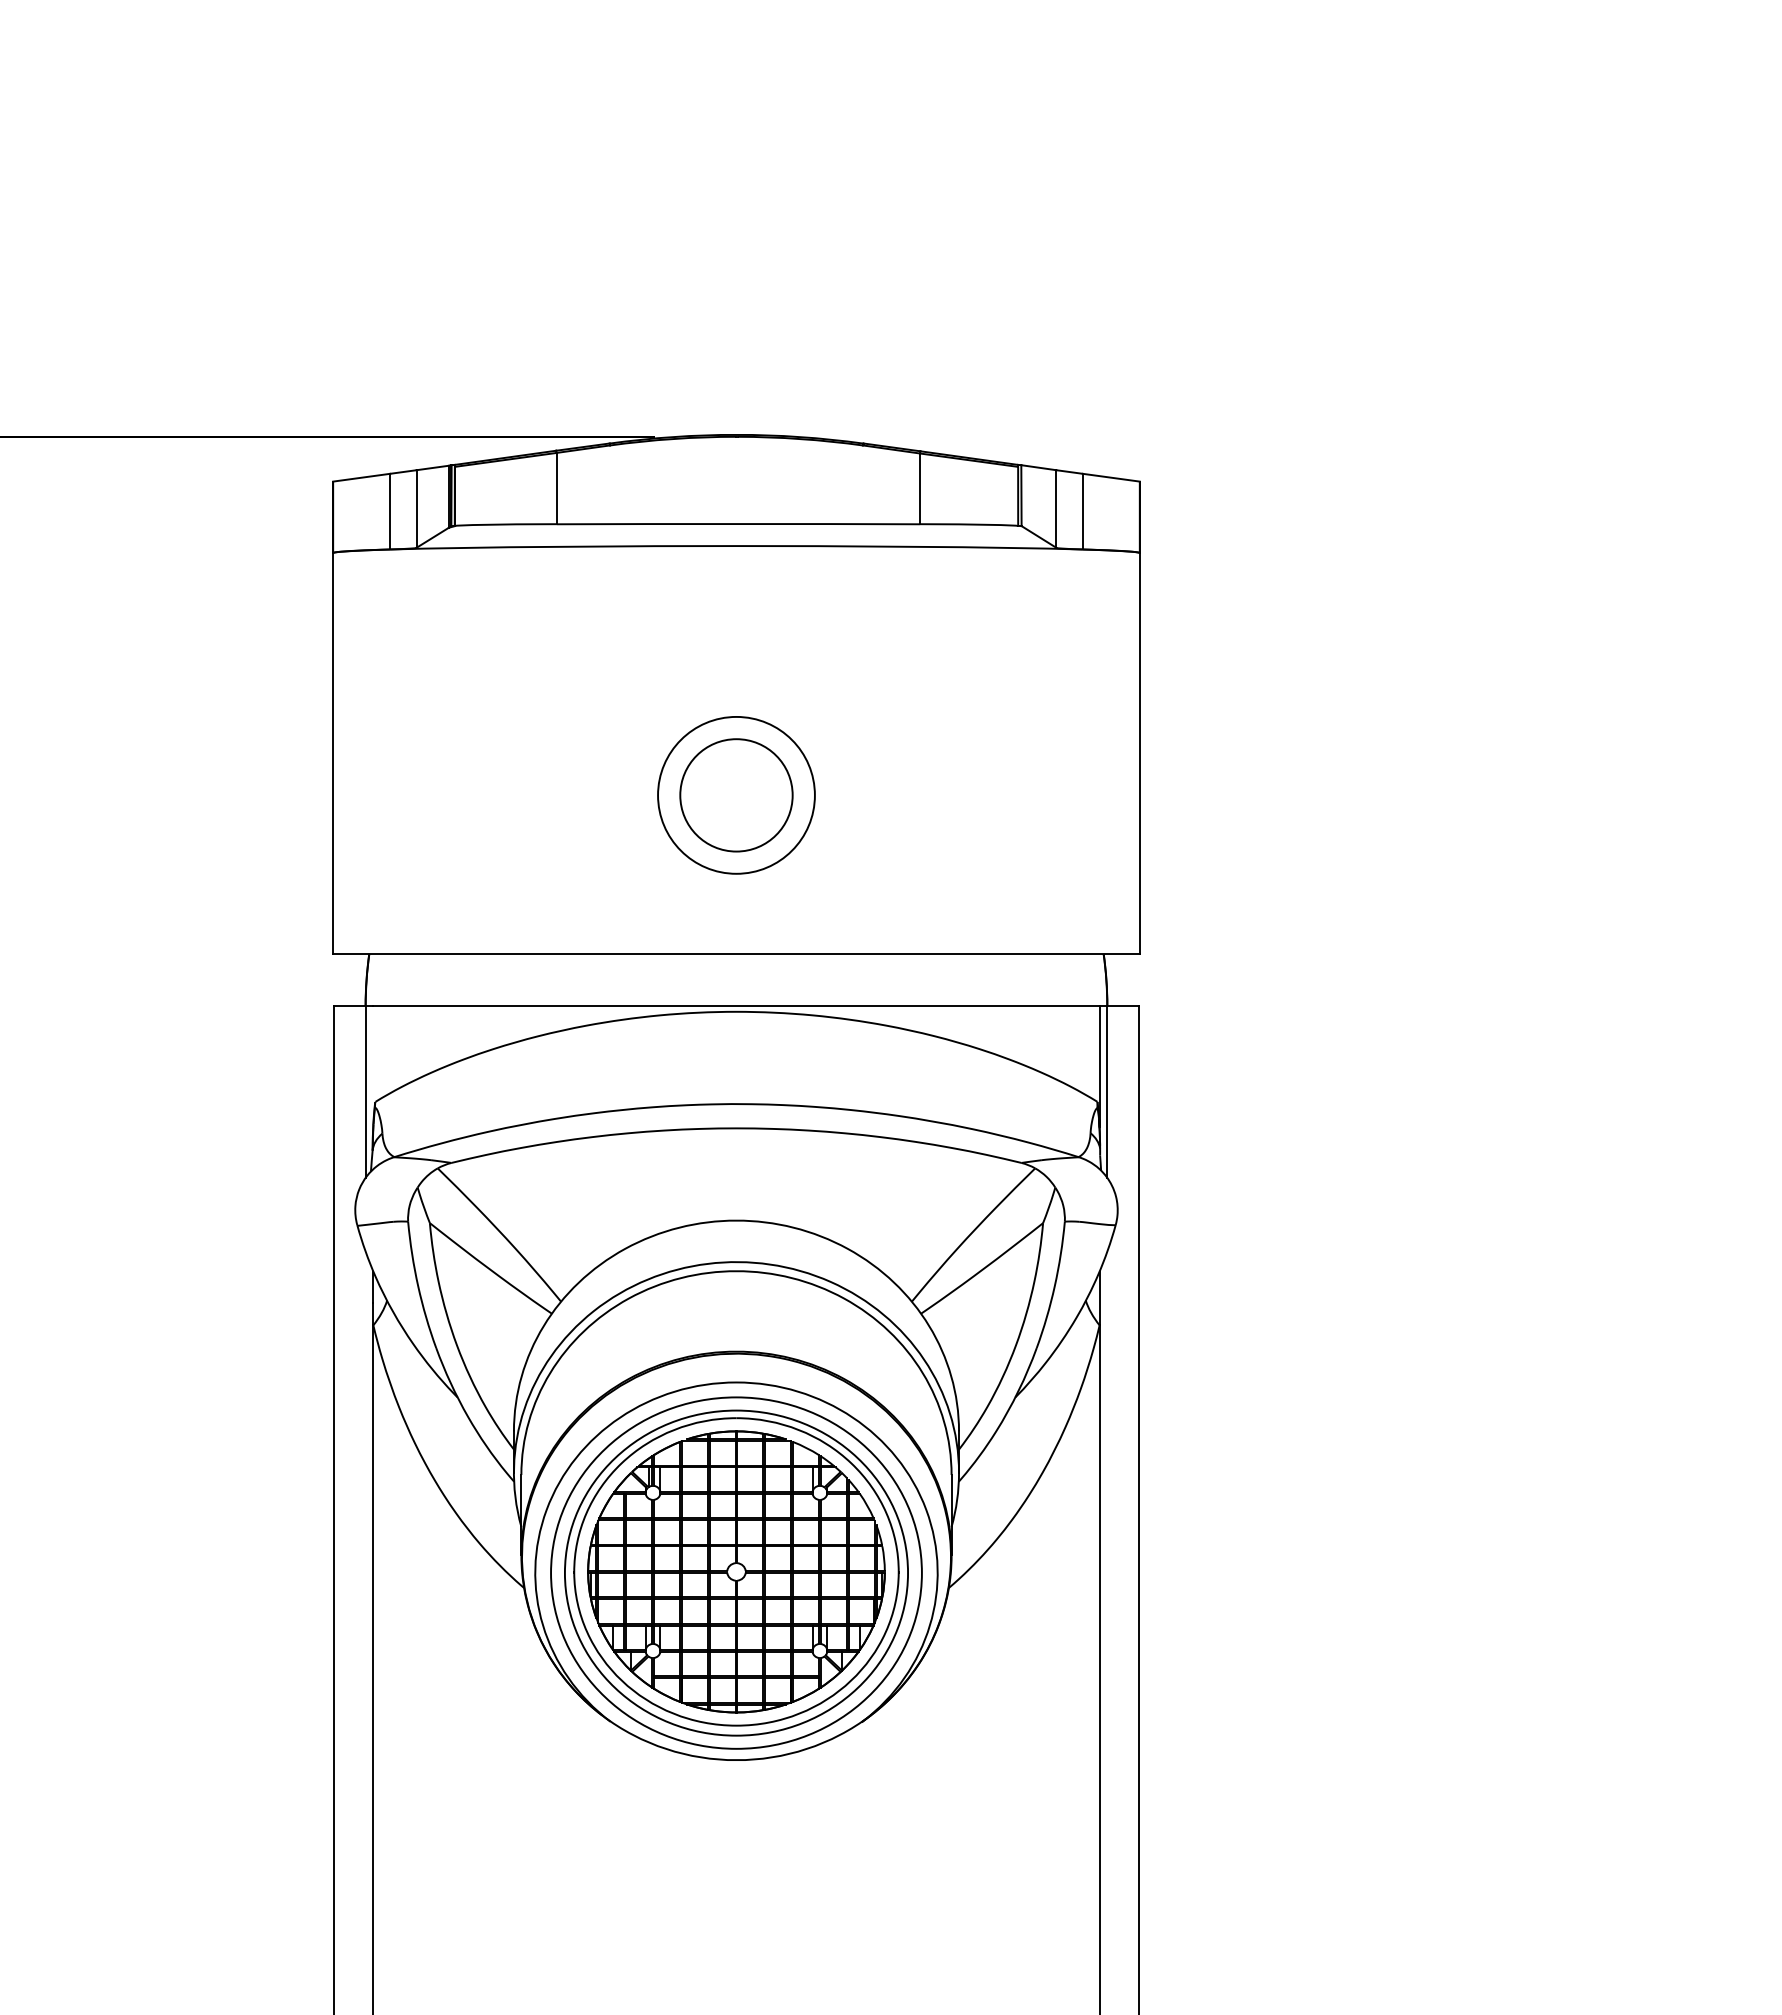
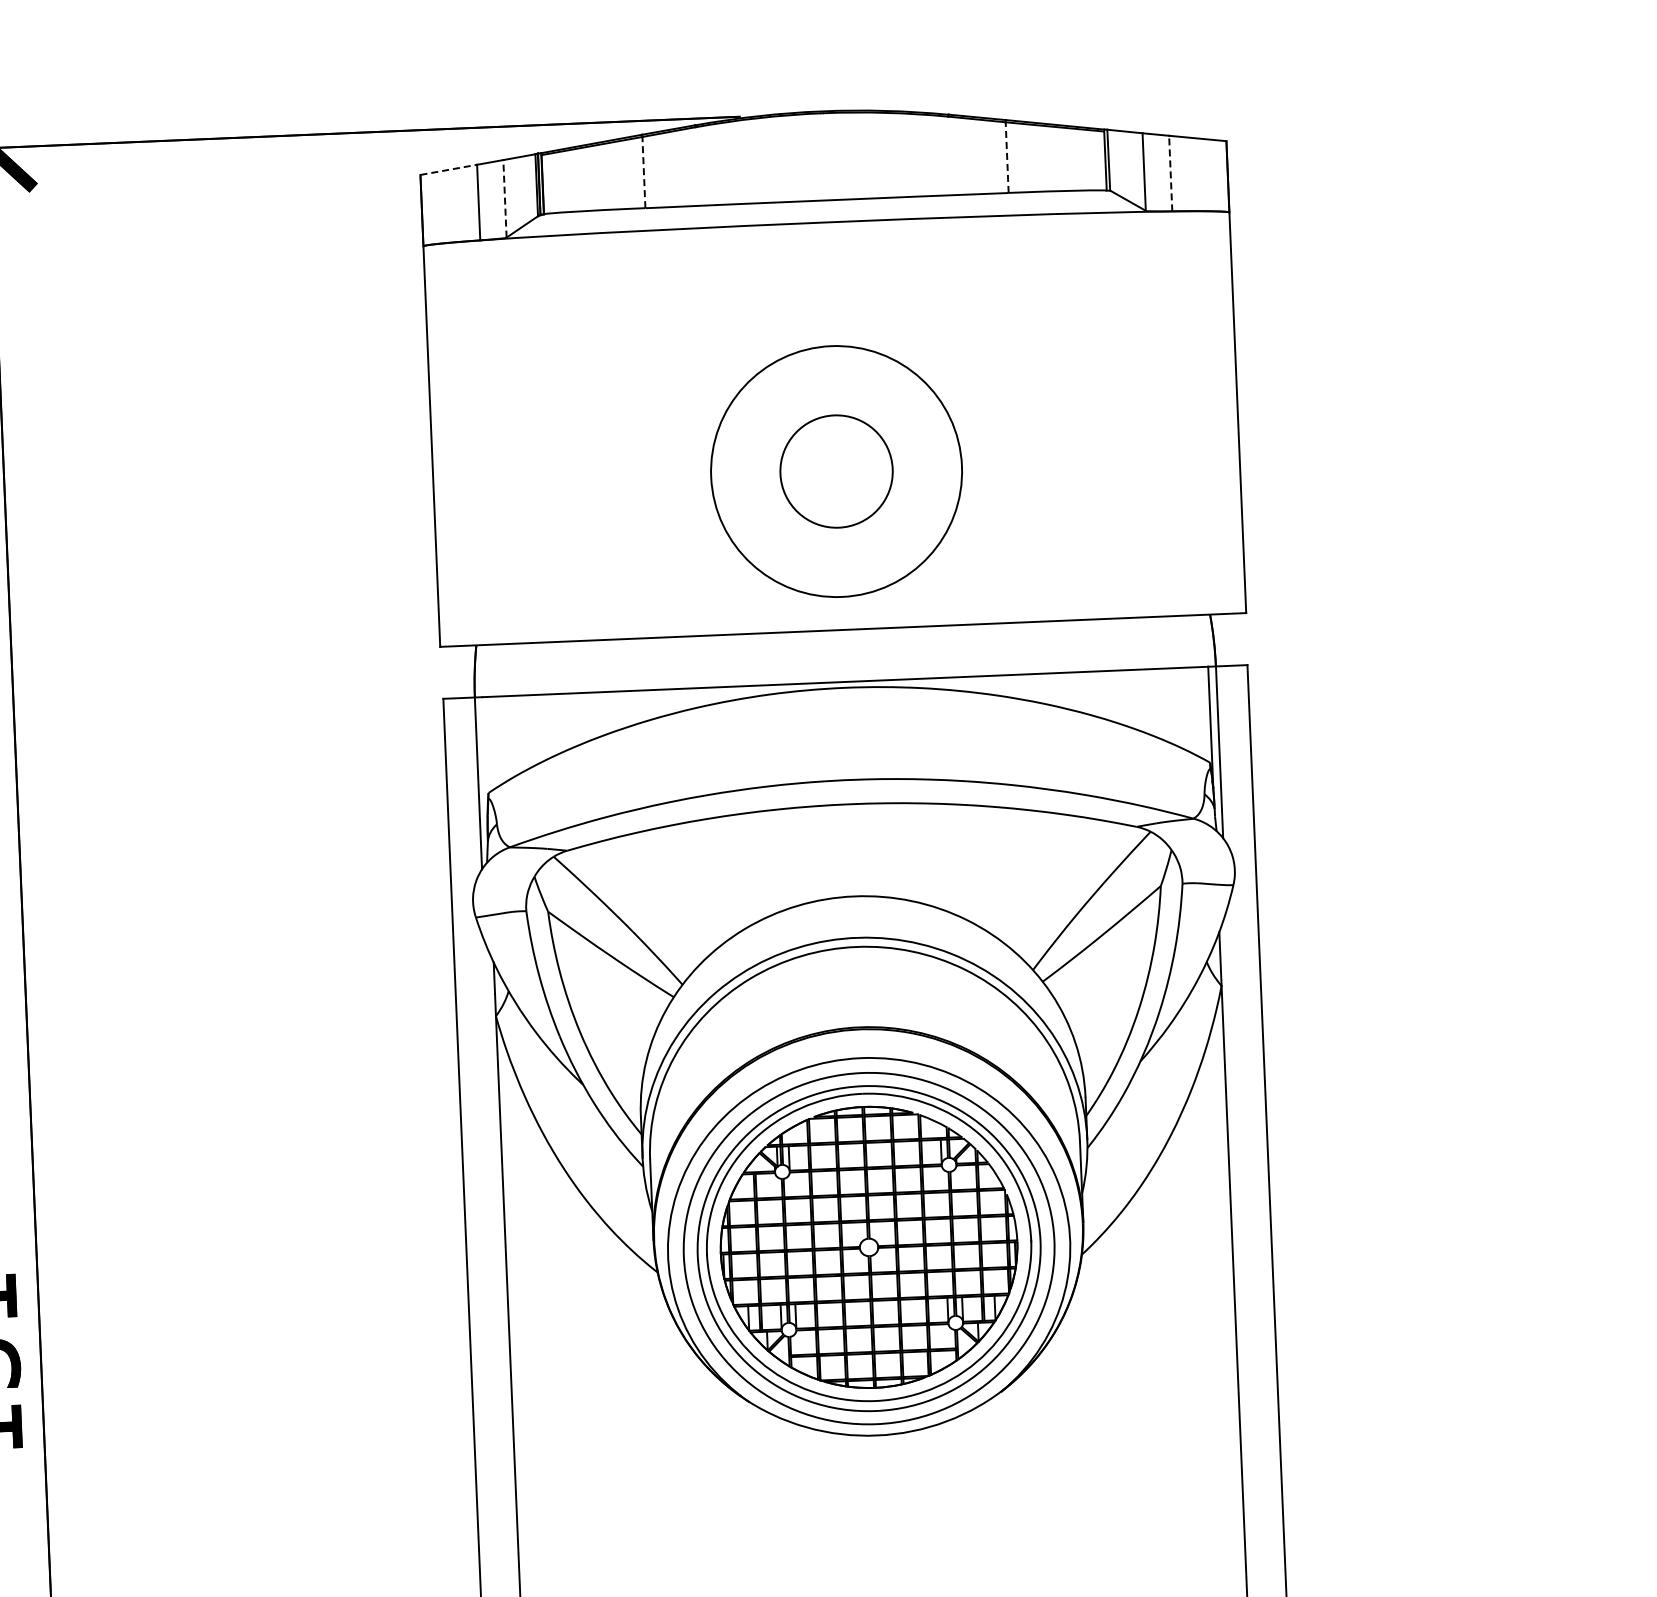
line: (361, 477) -> (448, 169), solid -> dashed
line: (556, 488) -> (643, 172), solid -> dashed
line: (920, 488) -> (1007, 157), solid -> dashed
line: (416, 509) -> (504, 199), solid -> dashed
line: (1082, 511) -> (1170, 173), solid -> dashed
circle: (736, 794) -> (836, 470), size x1.6

